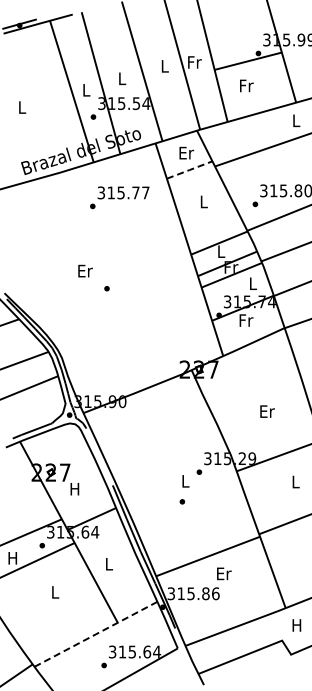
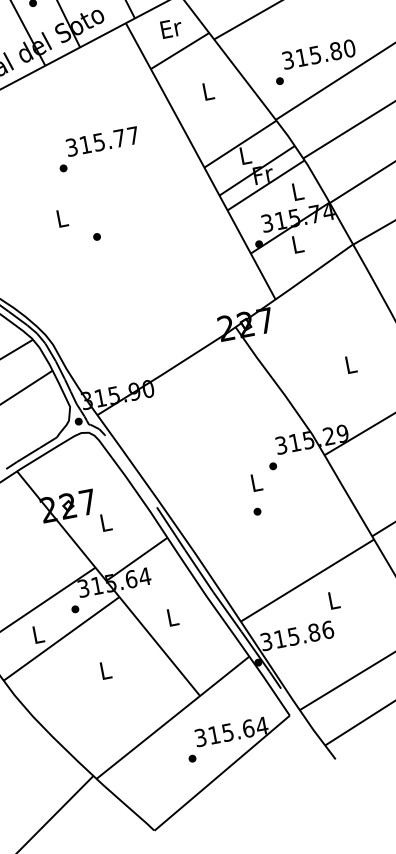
line: (189, 170) -> (179, 51), dashed -> solid
text: (119, 197) -> (98, 149), moved
text: (85, 270) -> (62, 217), Er -> L
text: (246, 320) -> (298, 244), Fr -> L
text: (267, 411) -> (351, 364), Er -> L
text: (74, 488) -> (104, 521), H -> L
text: (12, 558) -> (37, 634), H -> L
text: (224, 573) -> (334, 599), Er -> L
line: (95, 634) -> (172, 718), dashed -> solid

